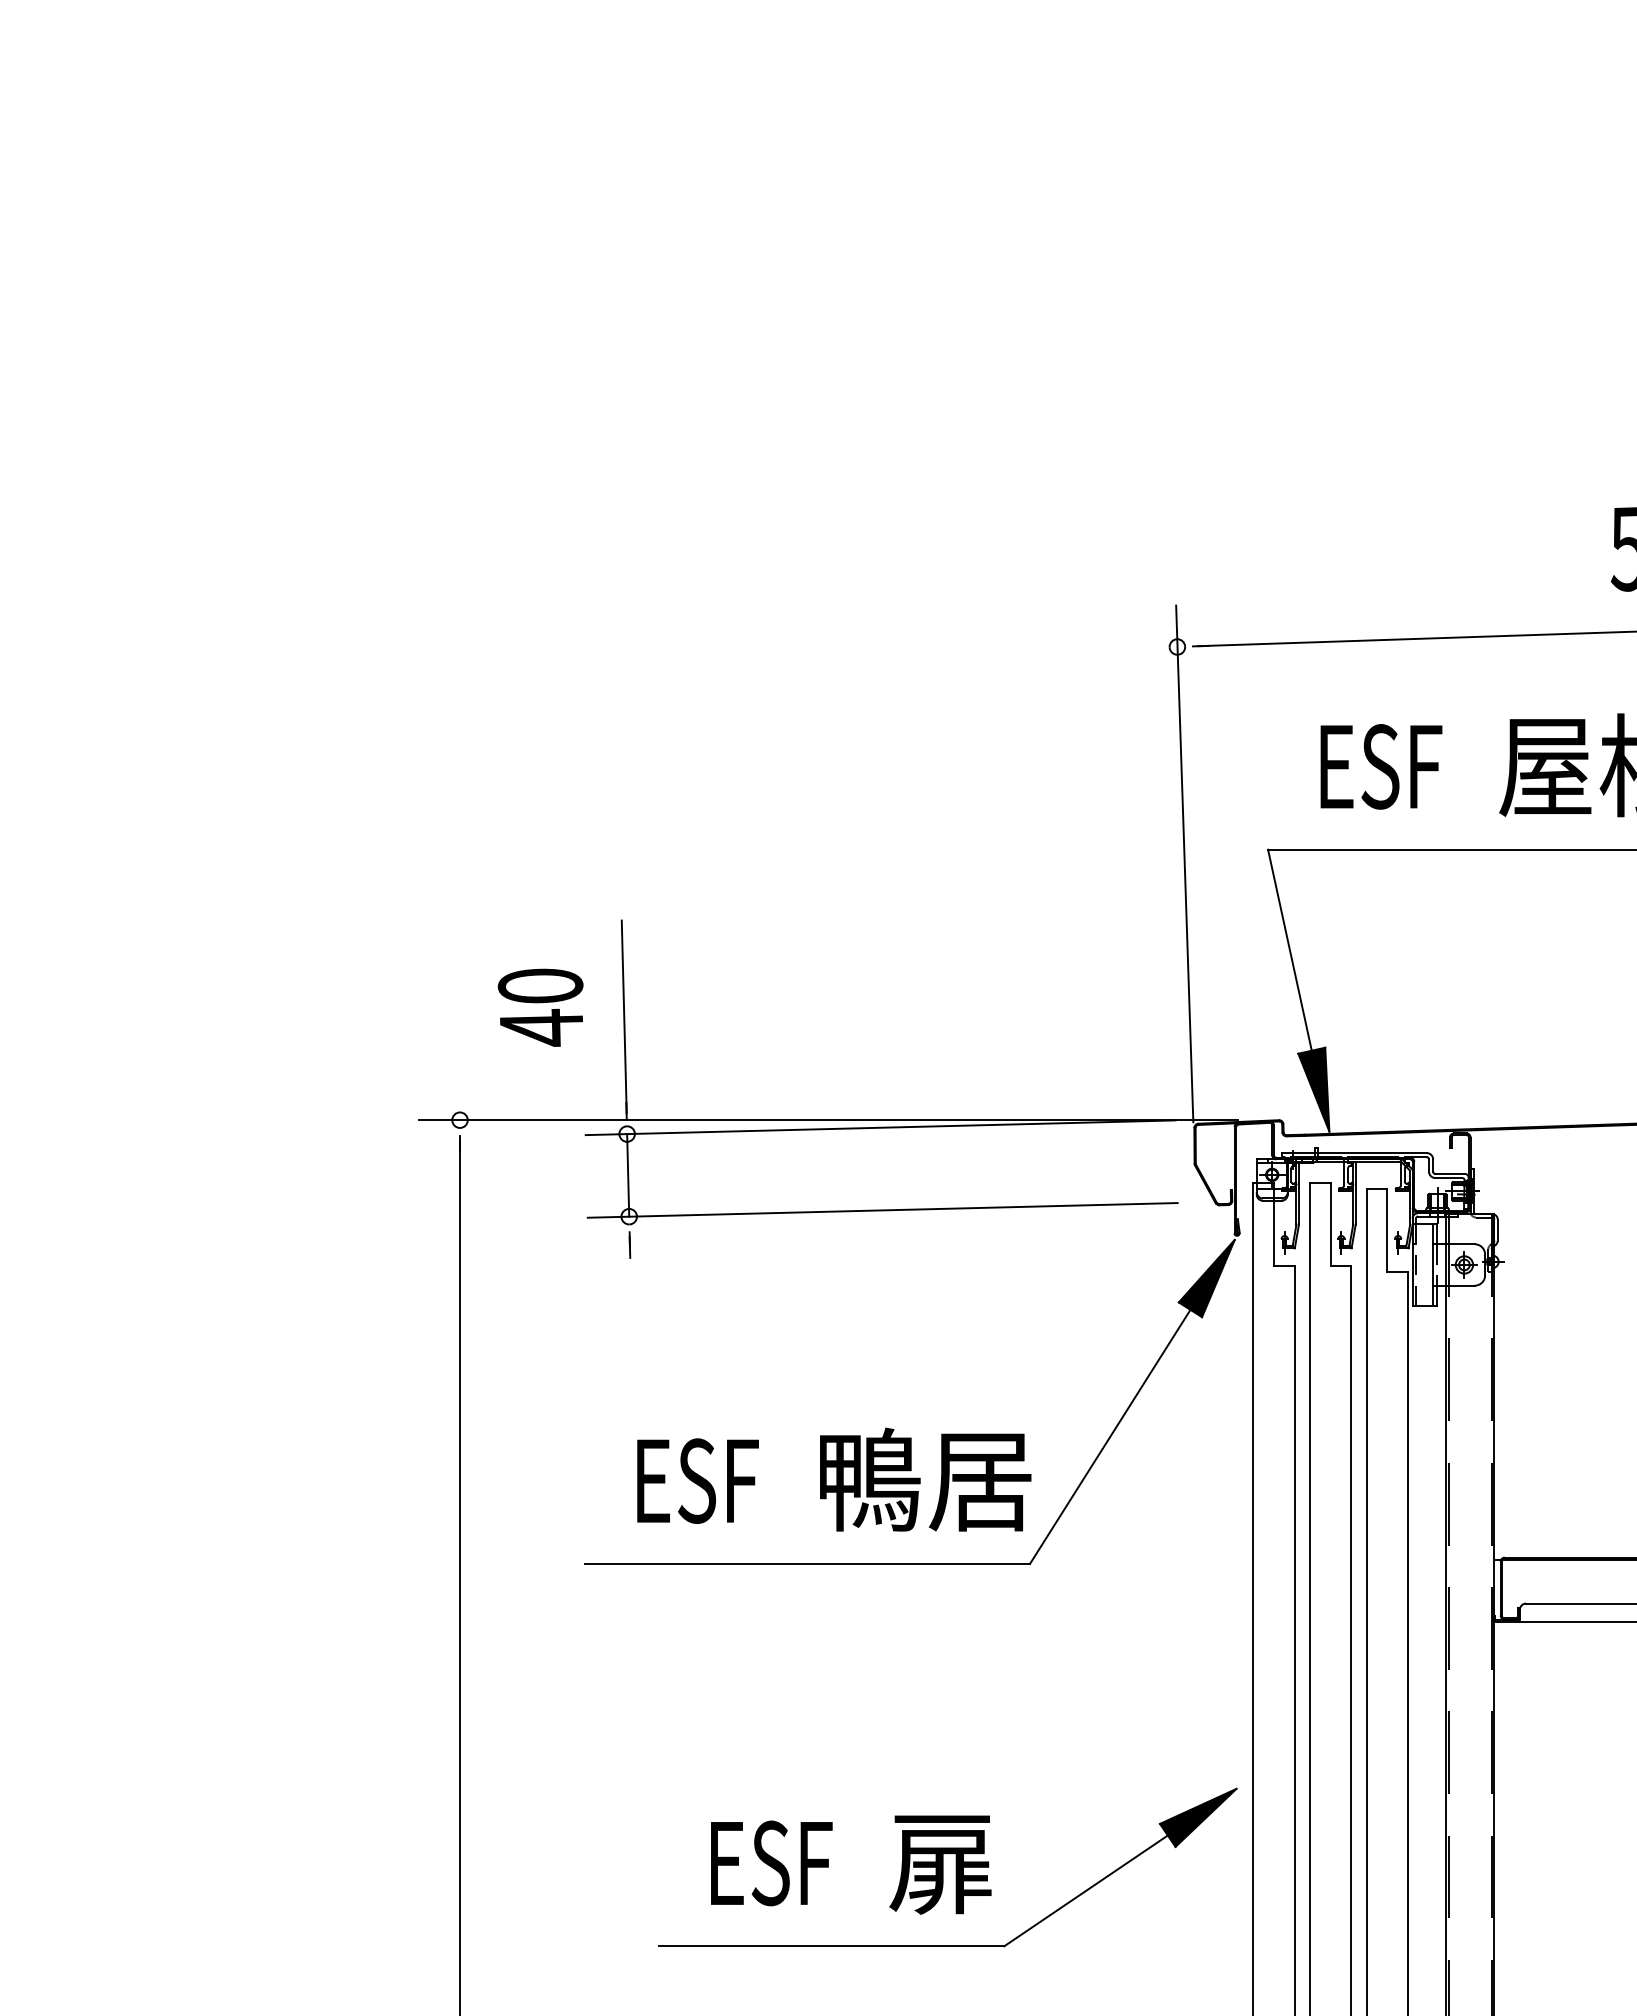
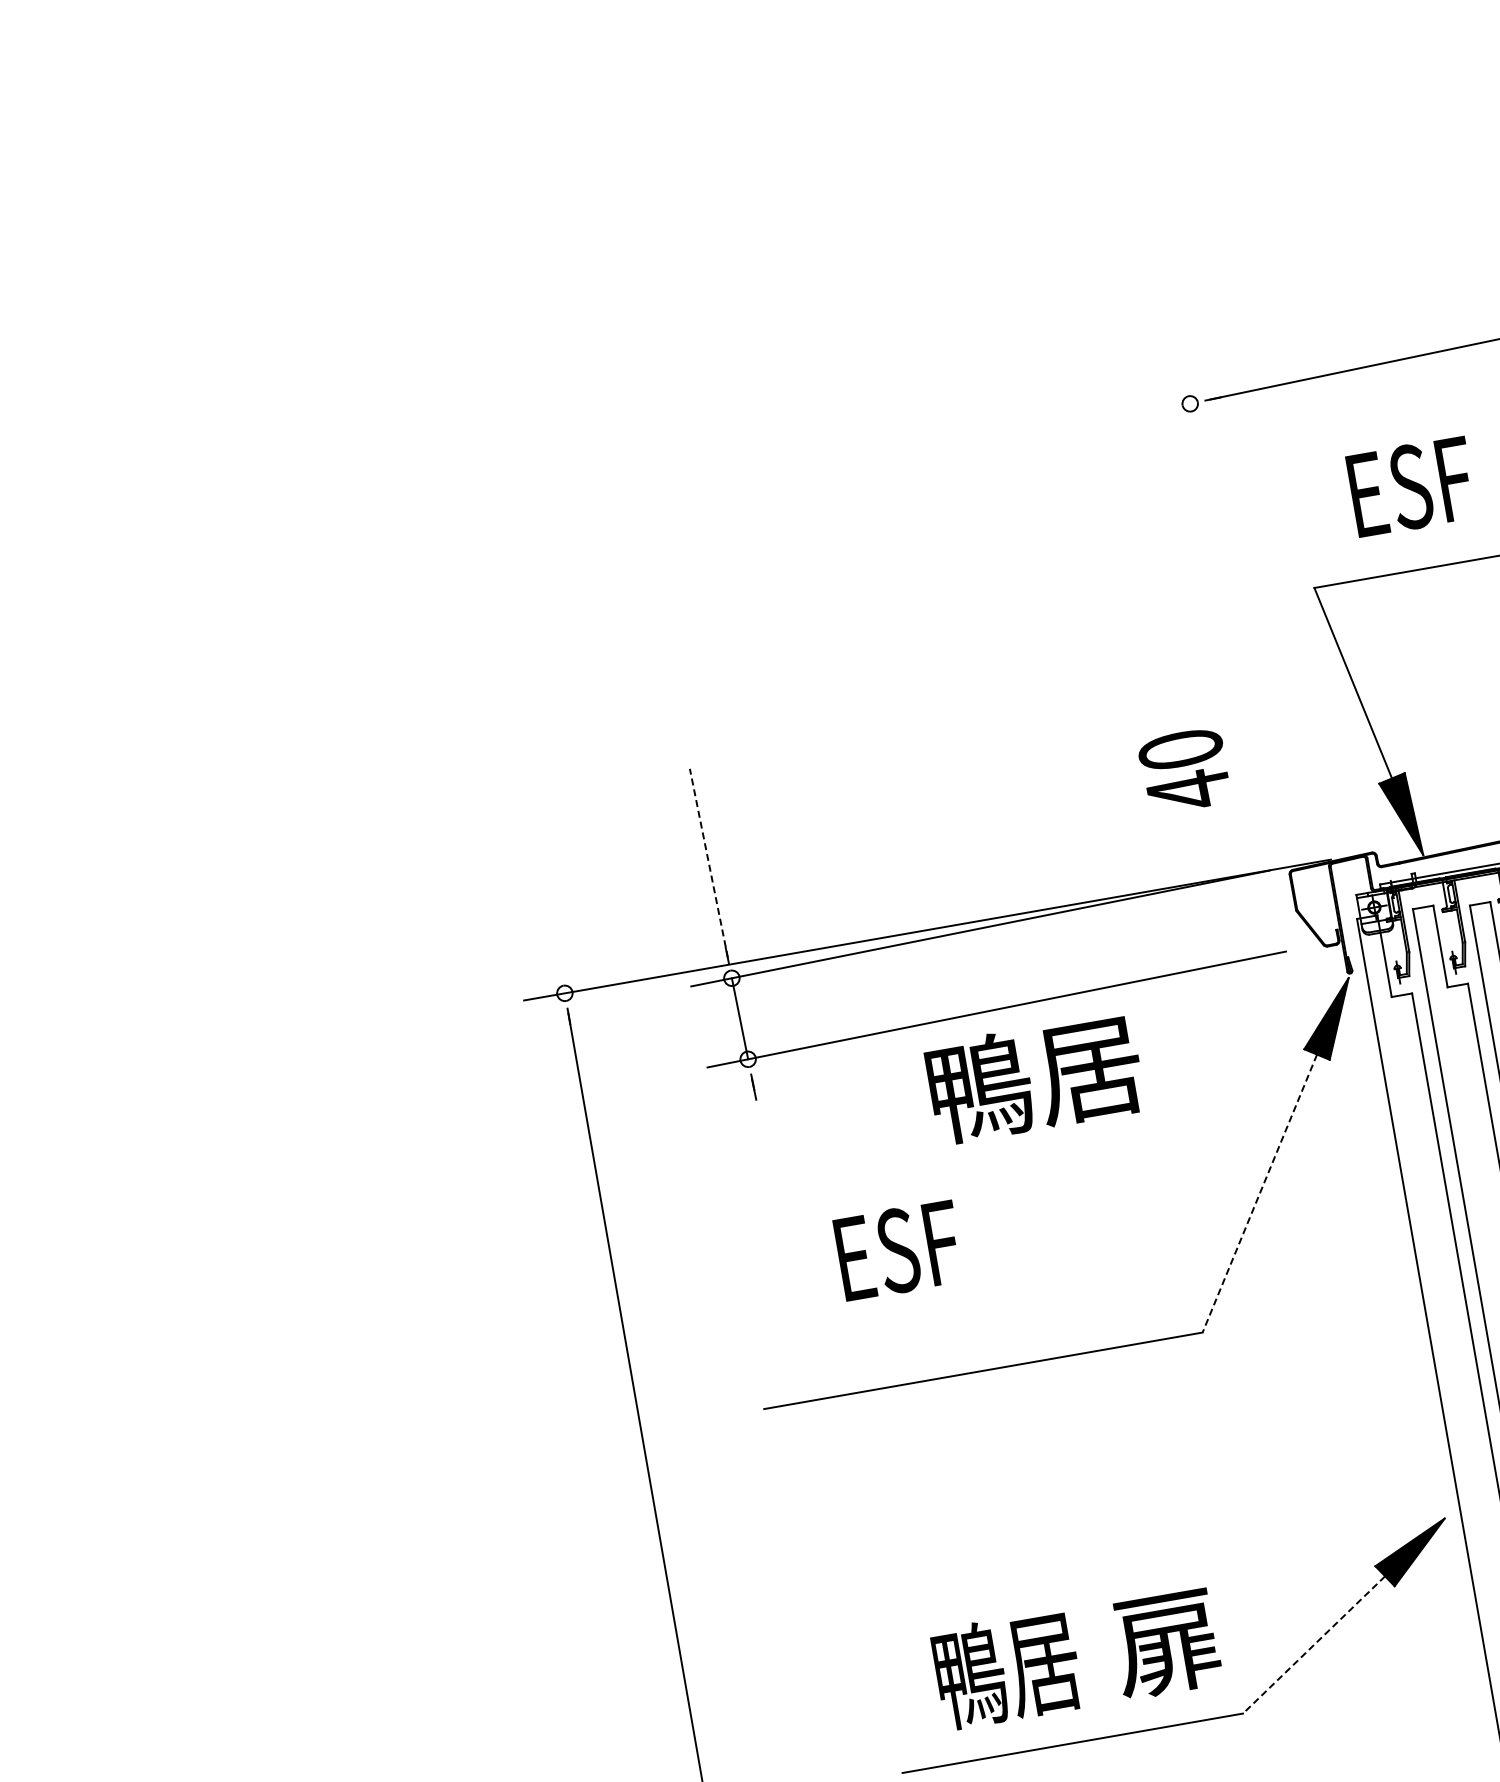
line: (1184, 863) -> (1234, 615), removed
text: (540, 1007) -> (1184, 770), moved
line: (624, 1016) -> (709, 862), solid -> dashed
line: (1109, 1437) -> (1259, 1194), solid -> dashed
text: (925, 1479) -> (1034, 1078), moved
text: (697, 1480) -> (898, 1250), moved
text: (779, 1861) -> (1007, 1668), ESF -> 鴨居
line: (1086, 1890) -> (1314, 1644), solid -> dashed

